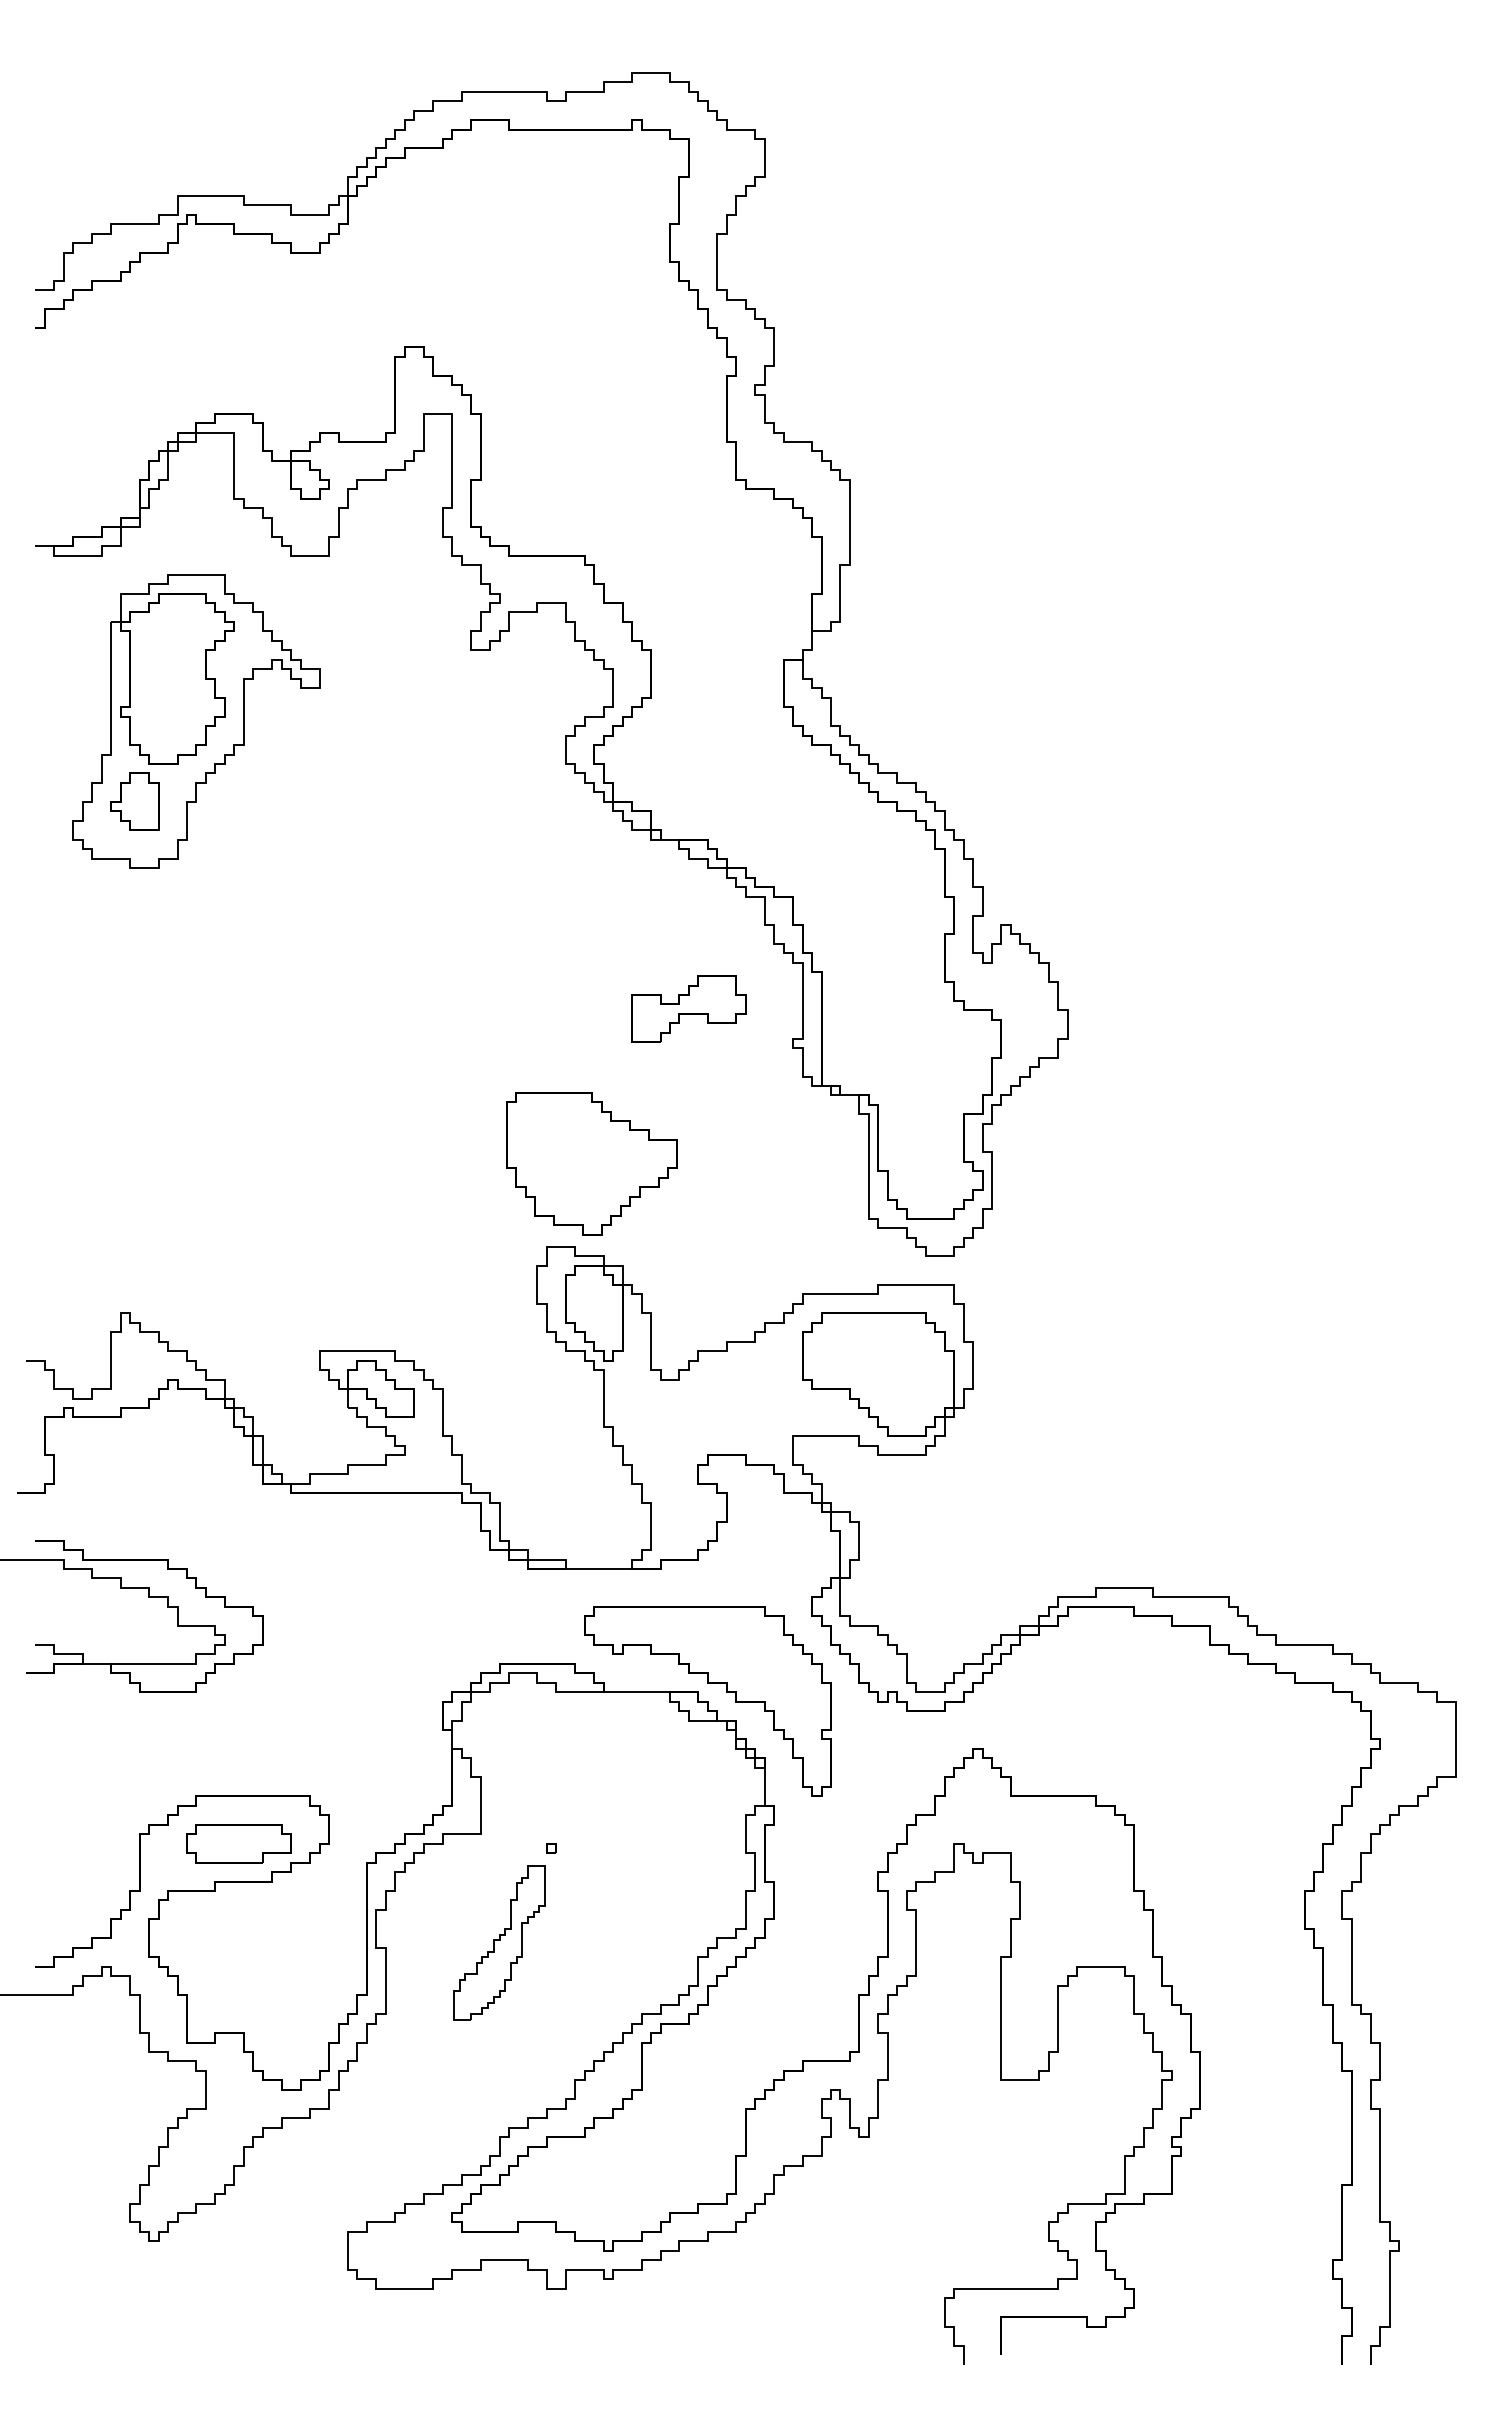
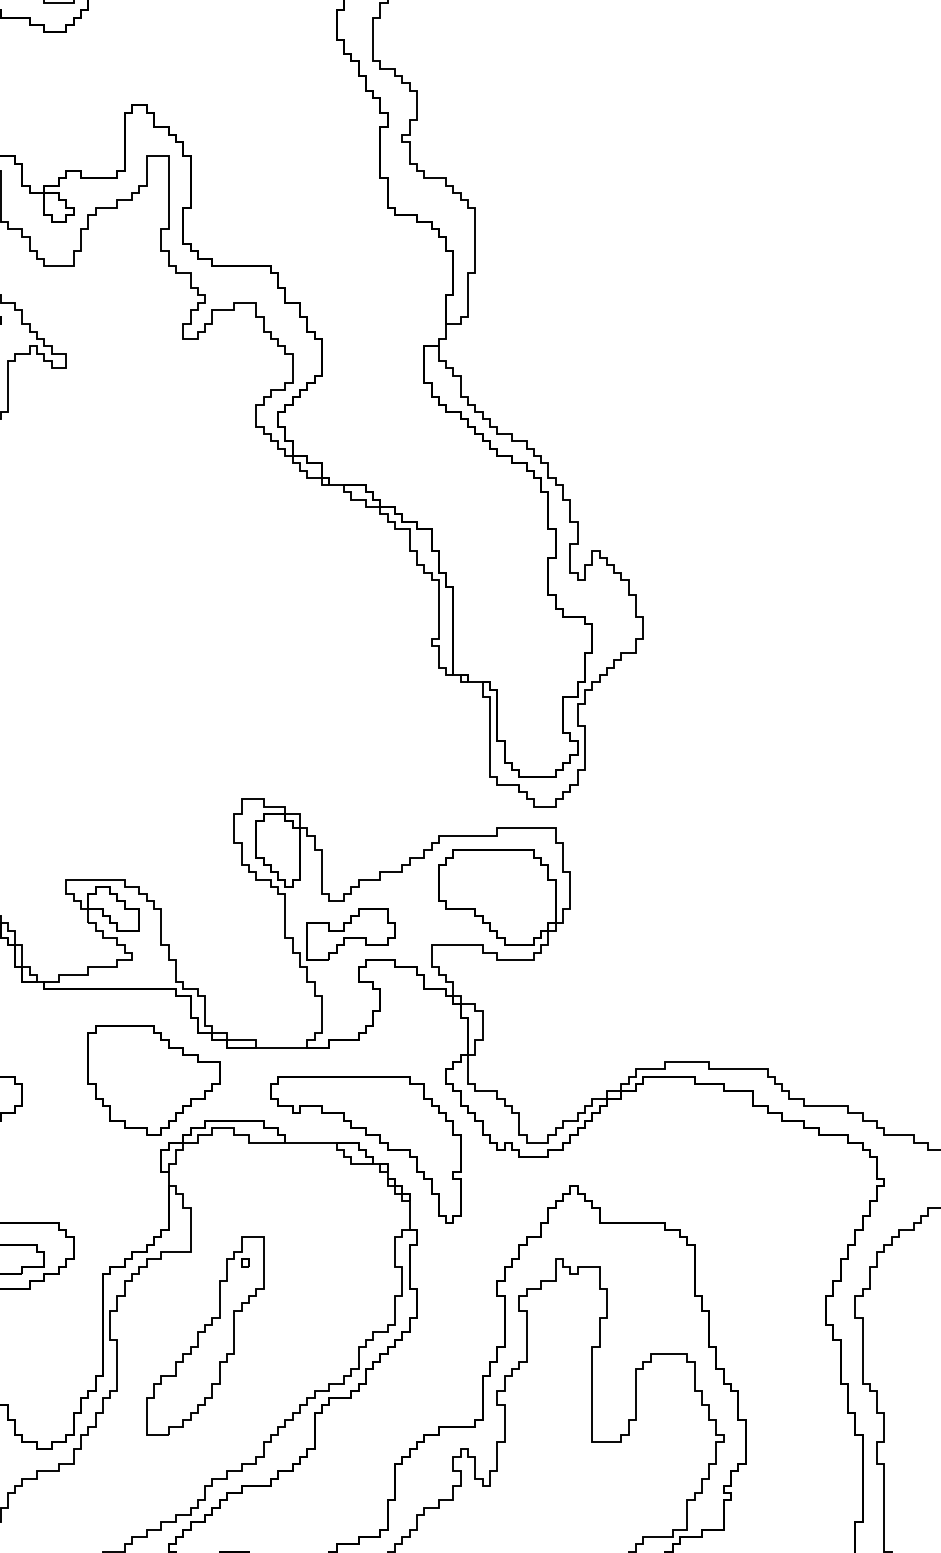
part: (688, 1008) -> (350, 933), moved
part: (591, 1163) -> (153, 1080), moved
part: (499, 1942) -> (205, 1335), size x1.67

